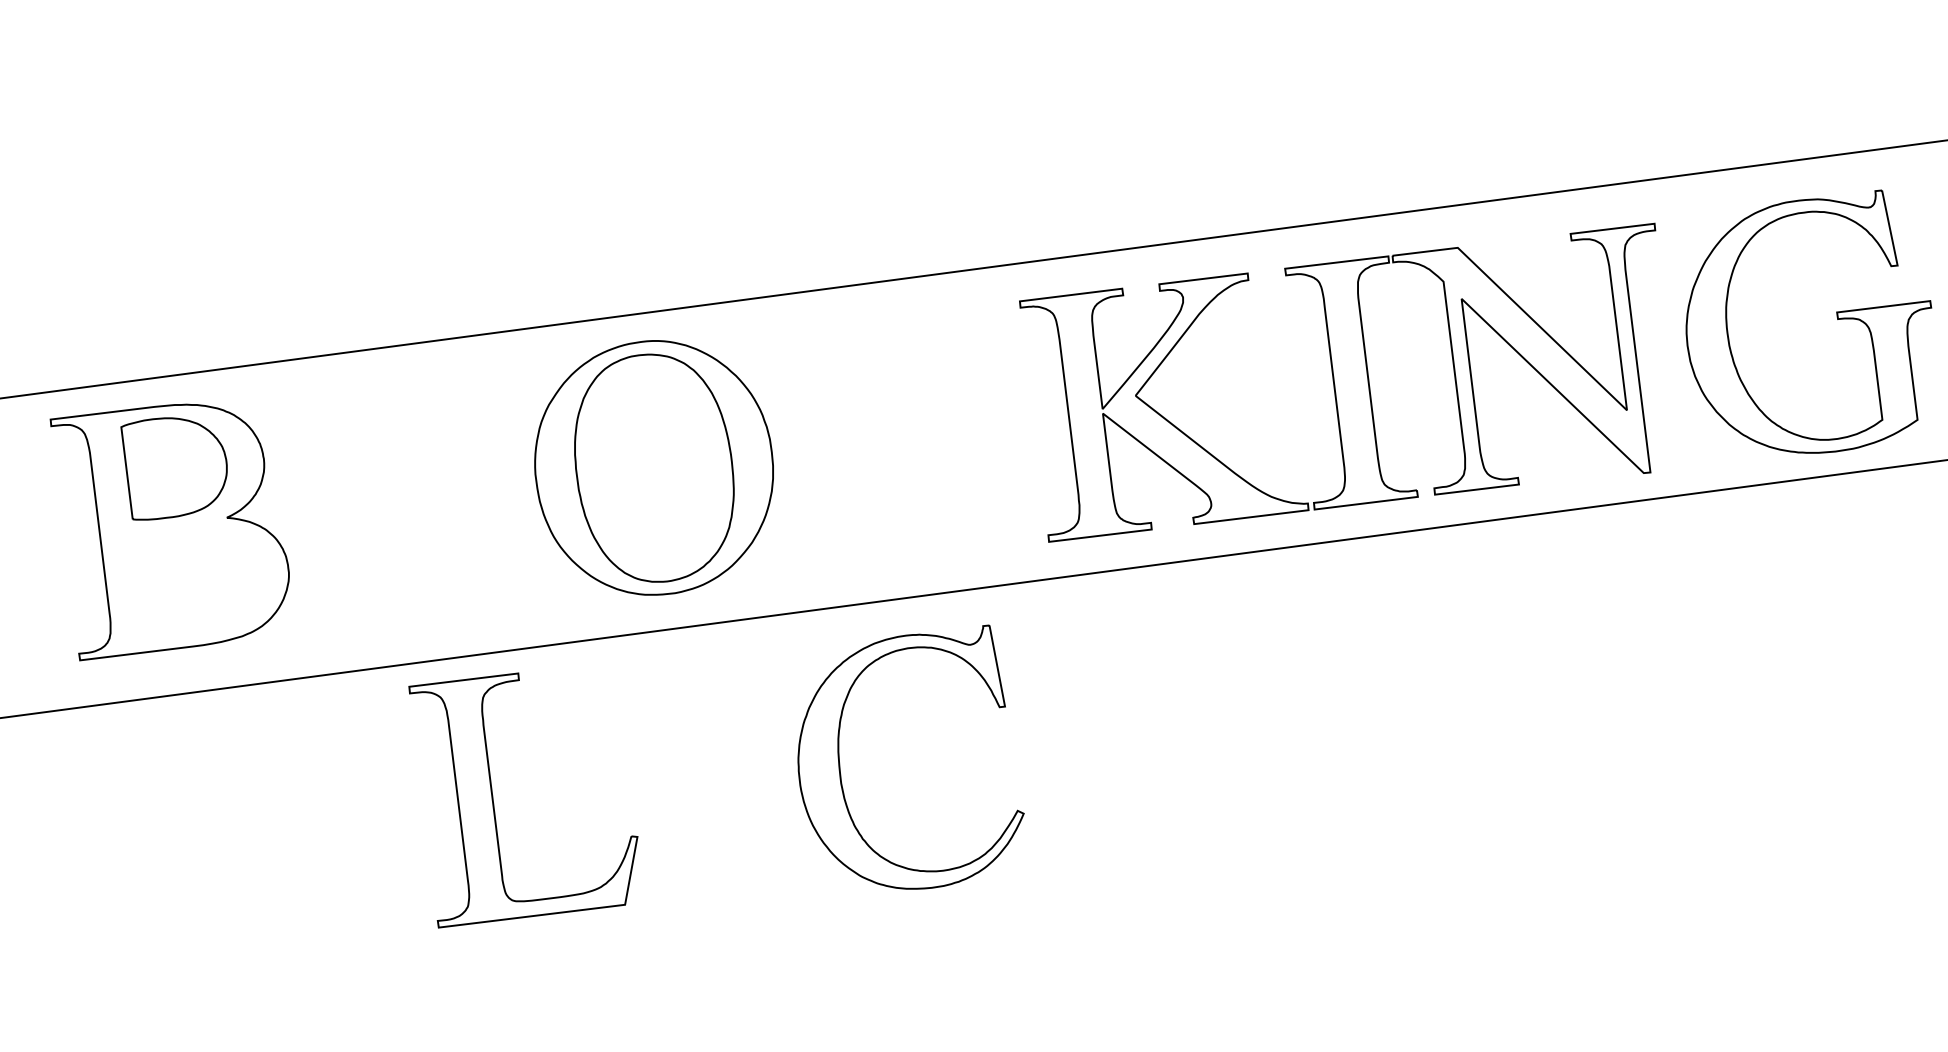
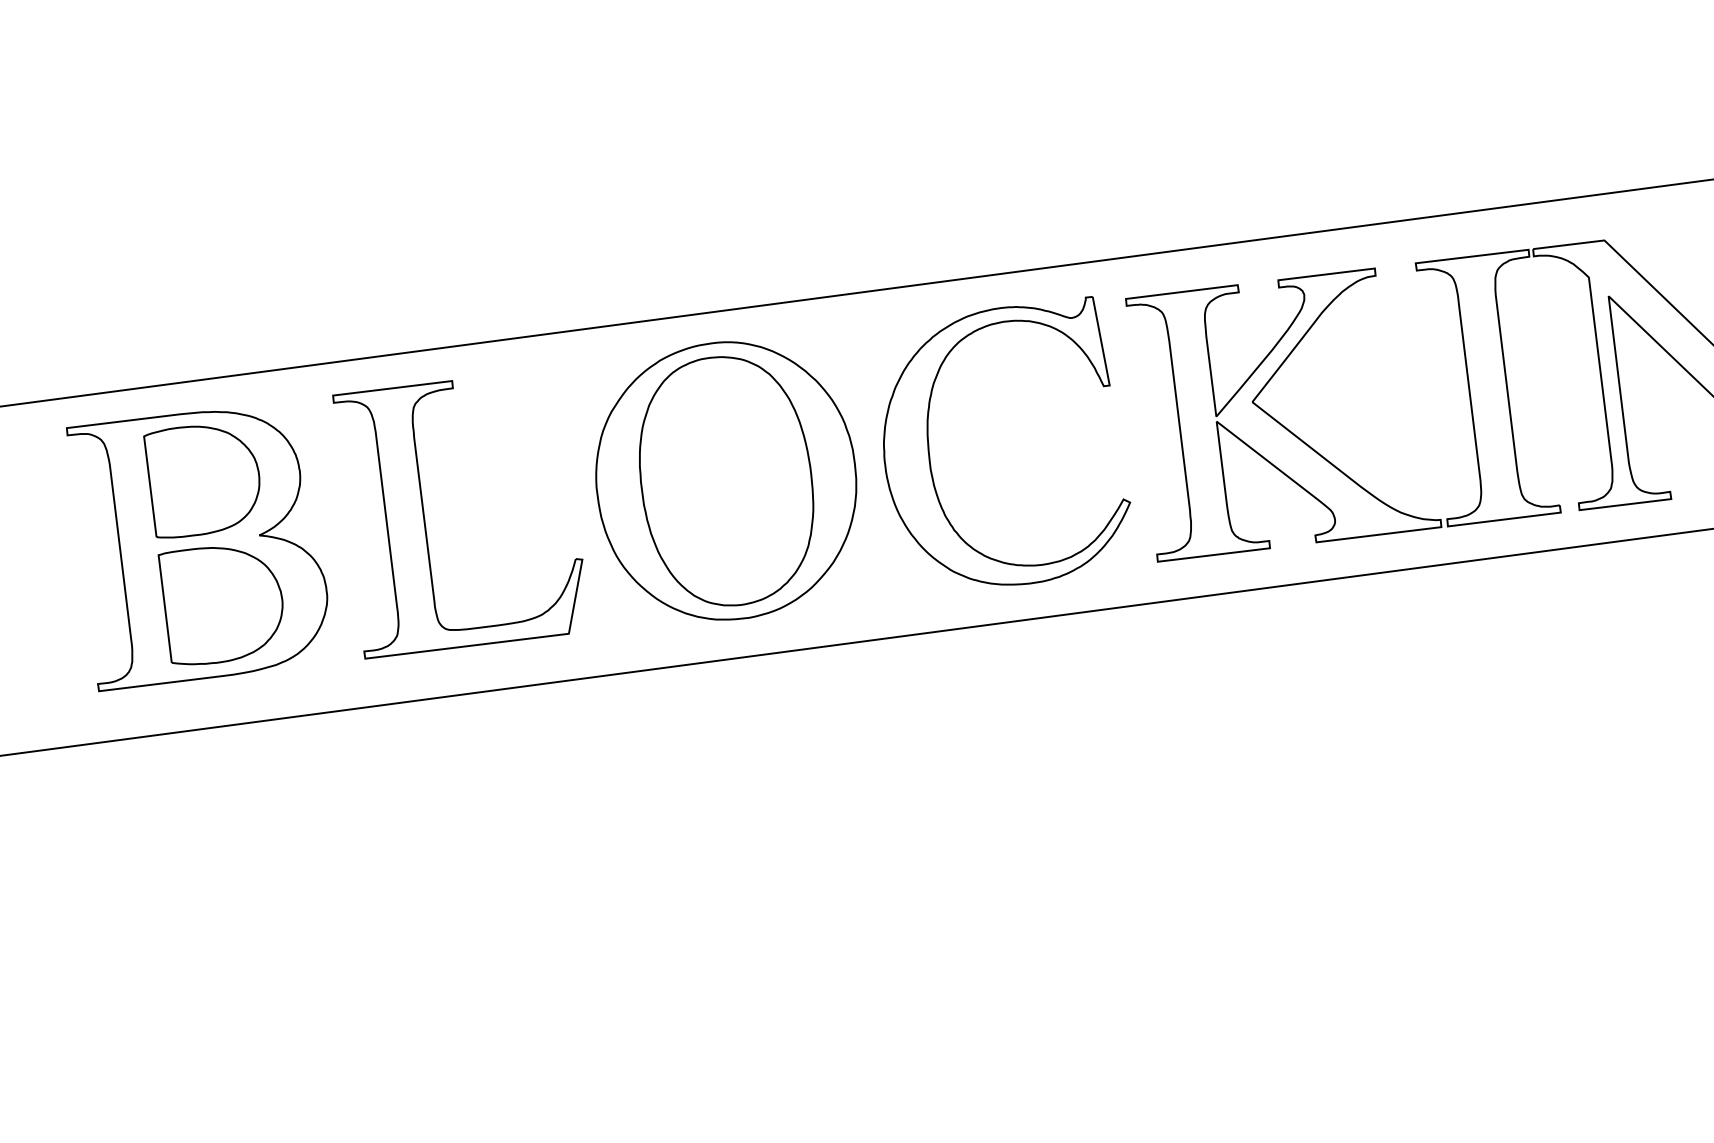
part: (190, 582) -> (219, 606), added
part: (840, 763) -> (929, 447), moved
part: (494, 803) -> (426, 523), moved

